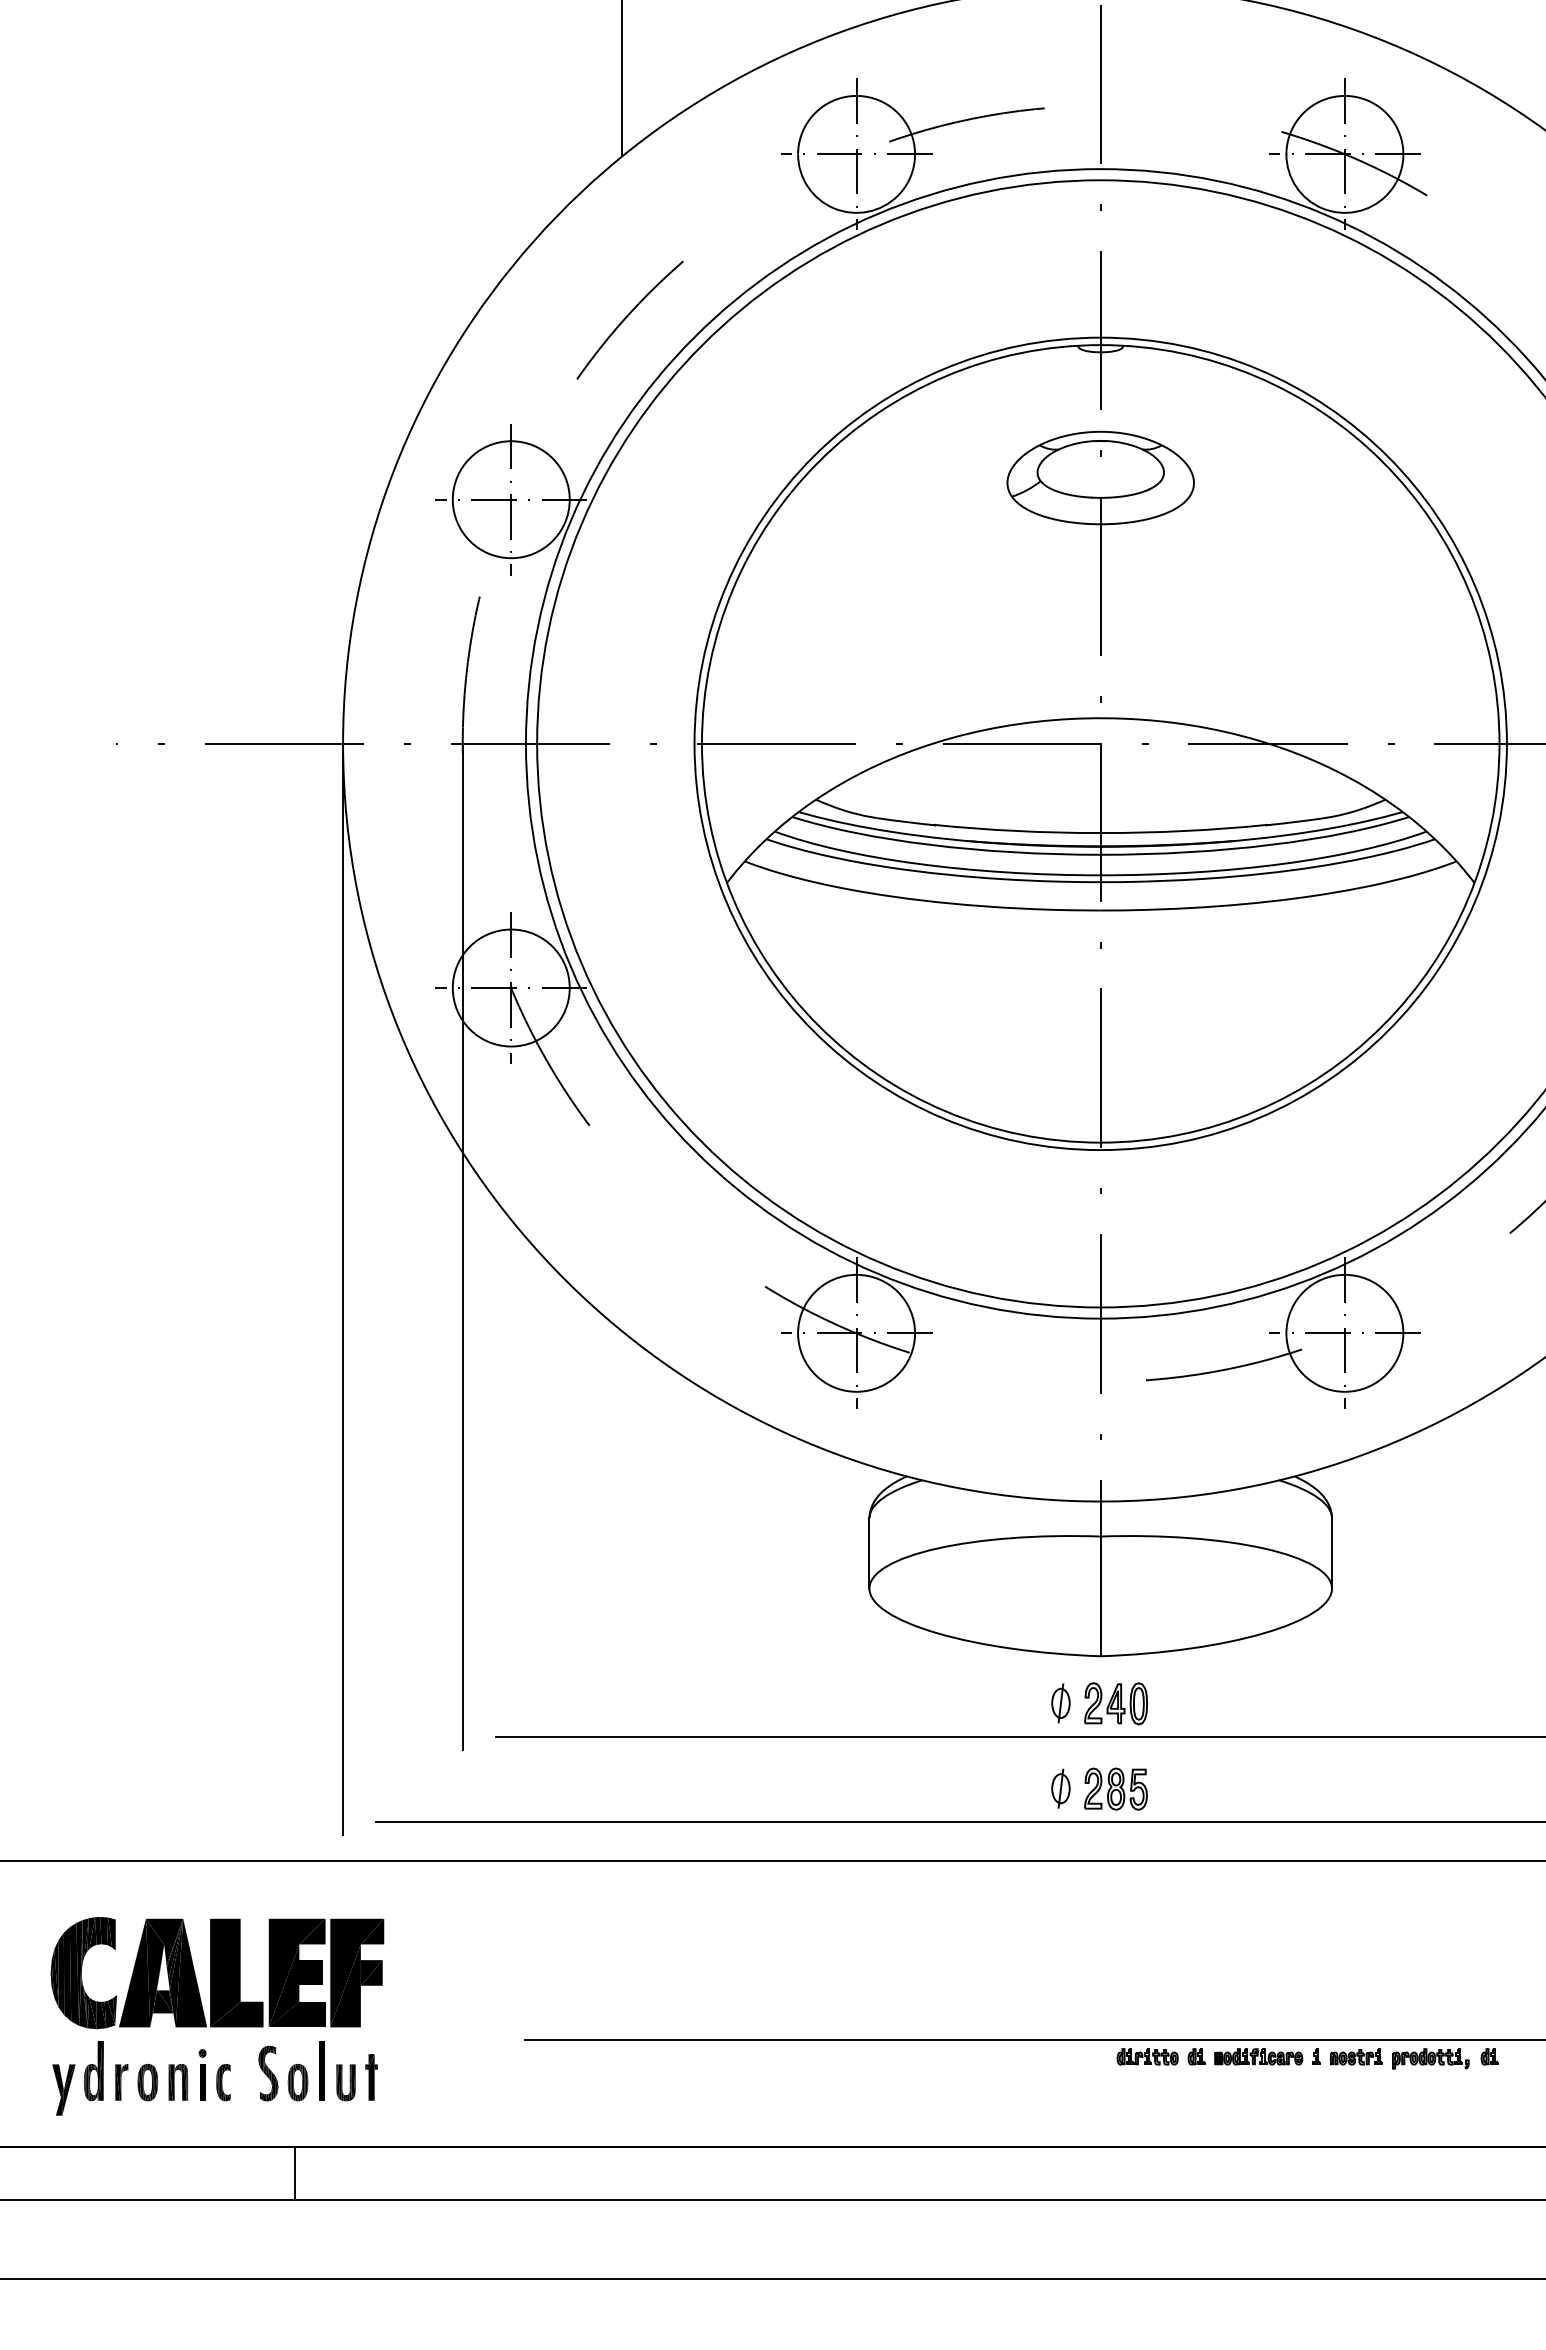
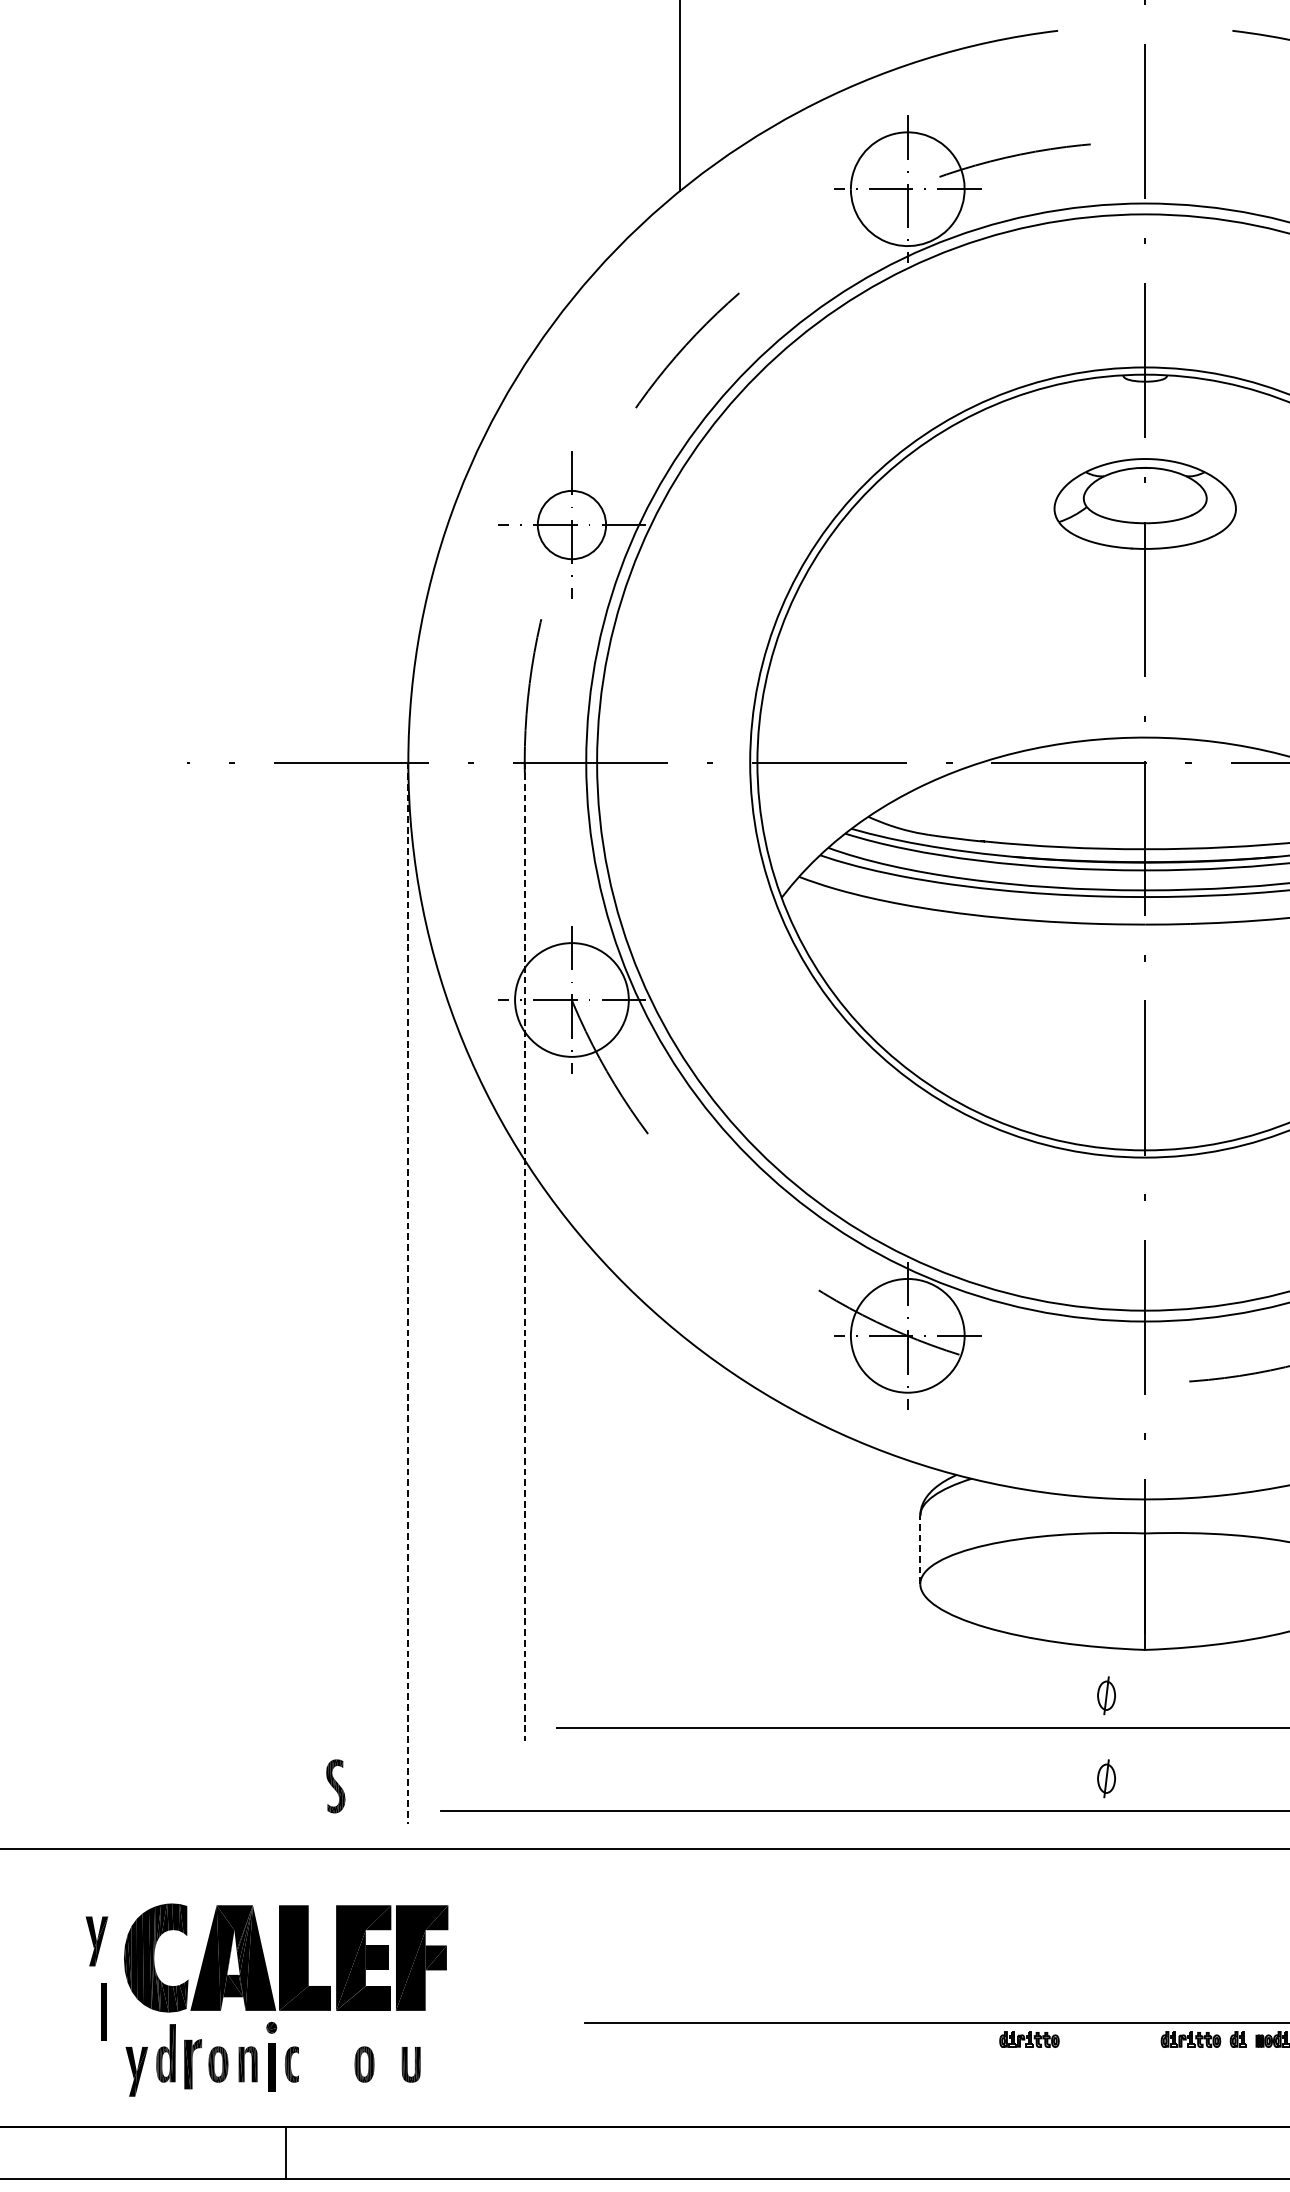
circle: (510, 499) -> (571, 524), size x0.6
line: (462, 1247) -> (524, 1252), solid -> dashed
line: (343, 1289) -> (408, 1293), solid -> dashed
line: (869, 1552) -> (920, 1548), solid -> dashed
part: (1116, 1703) -> (1160, 1695), removed
part: (1115, 1788) -> (1159, 1778), removed
part: (22, 1955) -> (96, 1940), added
part: (981, 2056) -> (1029, 2039), added
part: (321, 2070) -> (103, 2011), moved
part: (268, 2073) -> (335, 1786), moved
part: (202, 2074) -> (271, 2056), size x1.4
part: (371, 2077) -> (435, 2059), removed
part: (121, 2082) -> (192, 2064), size x1.4
line: (295, 2172) -> (286, 2152), moved

